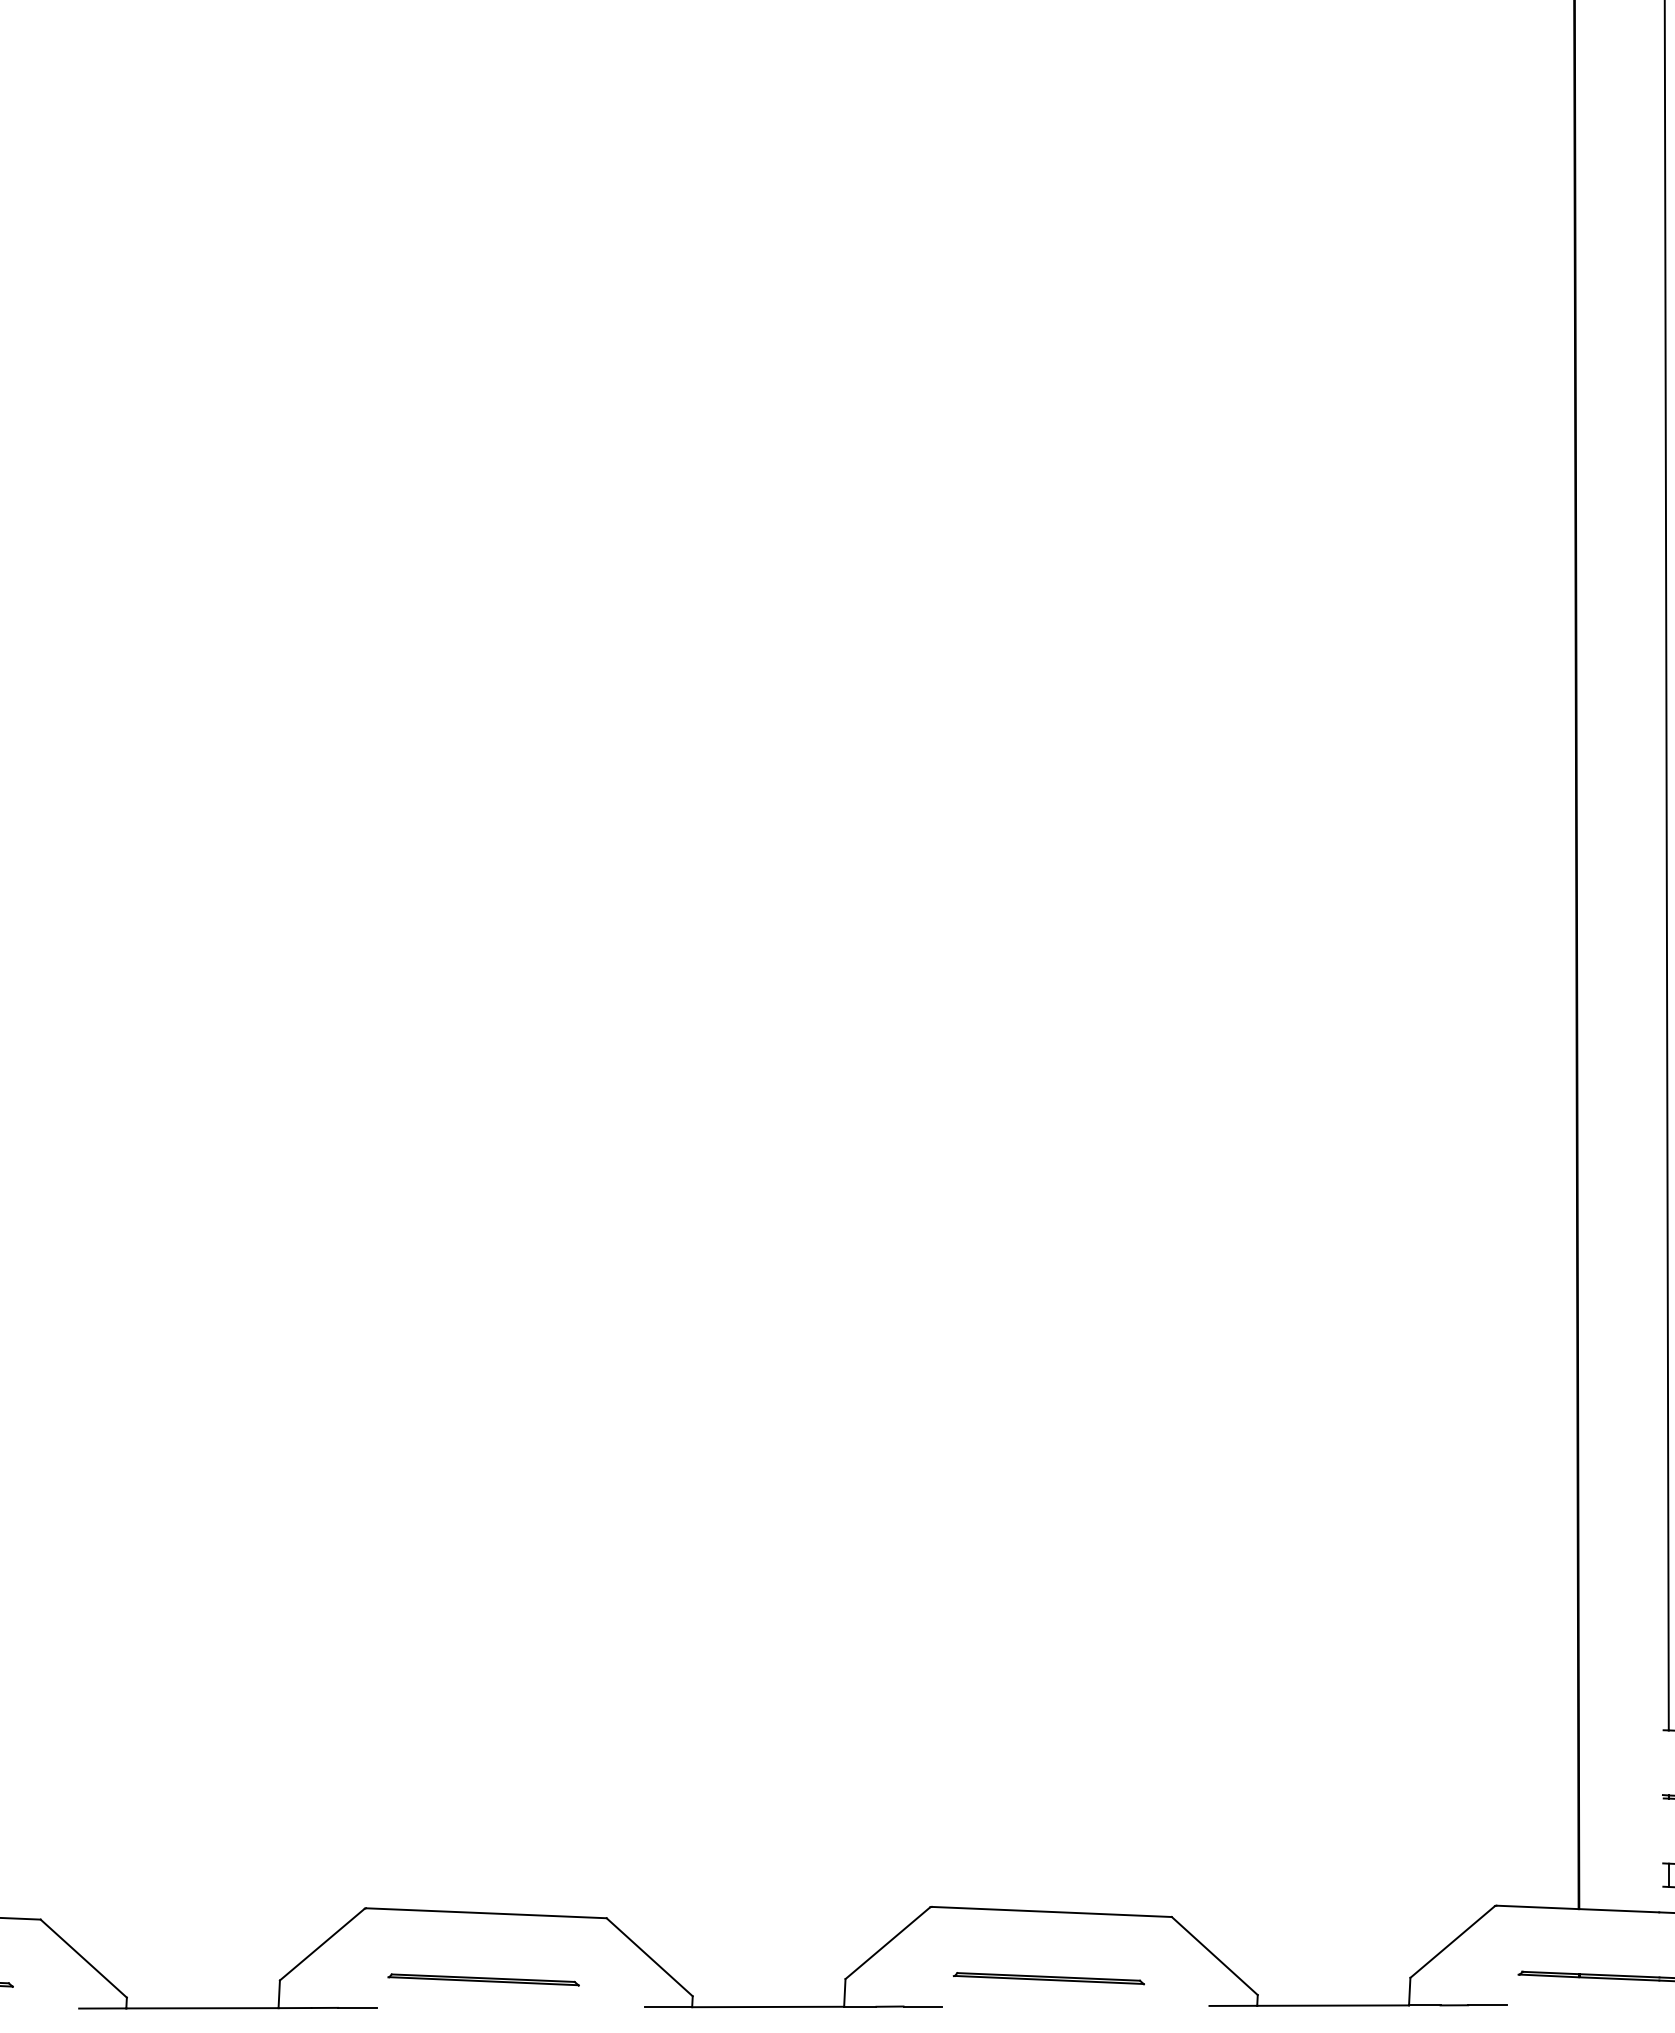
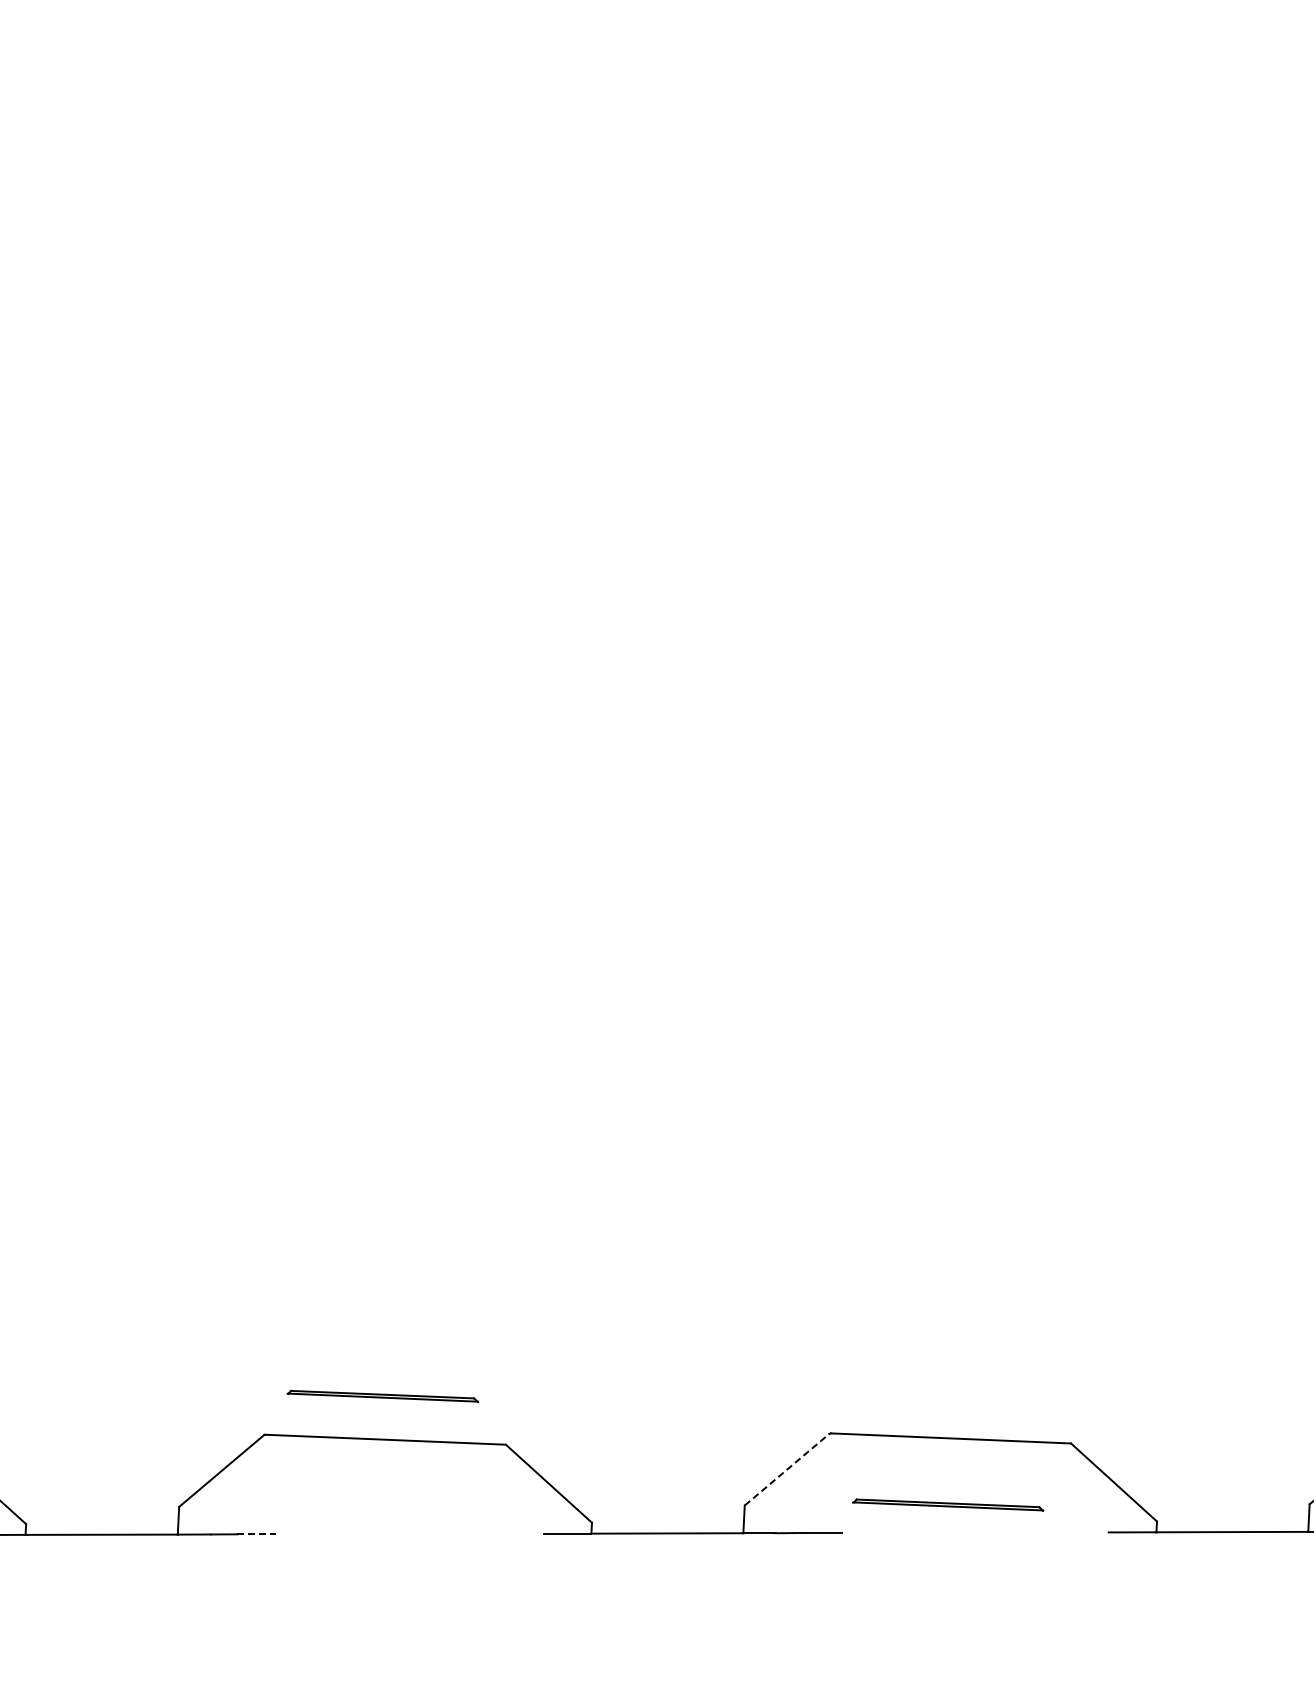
line: (887, 1943) -> (786, 1469), solid -> dashed
part: (483, 1979) -> (382, 1395), moved
line: (357, 2007) -> (256, 1533), solid -> dashed

